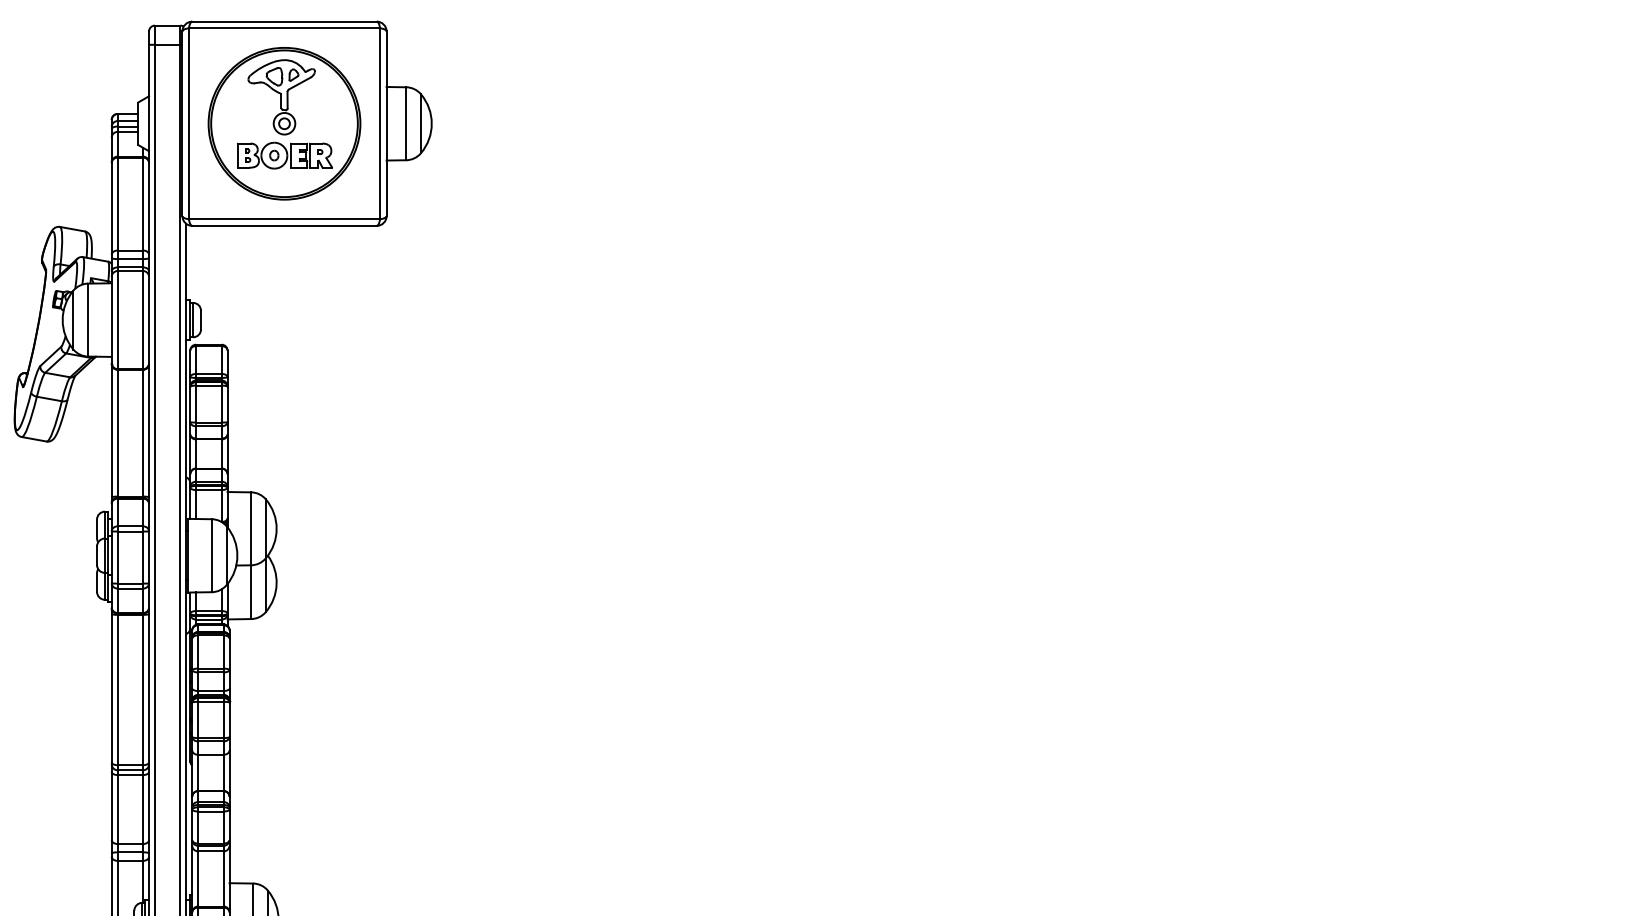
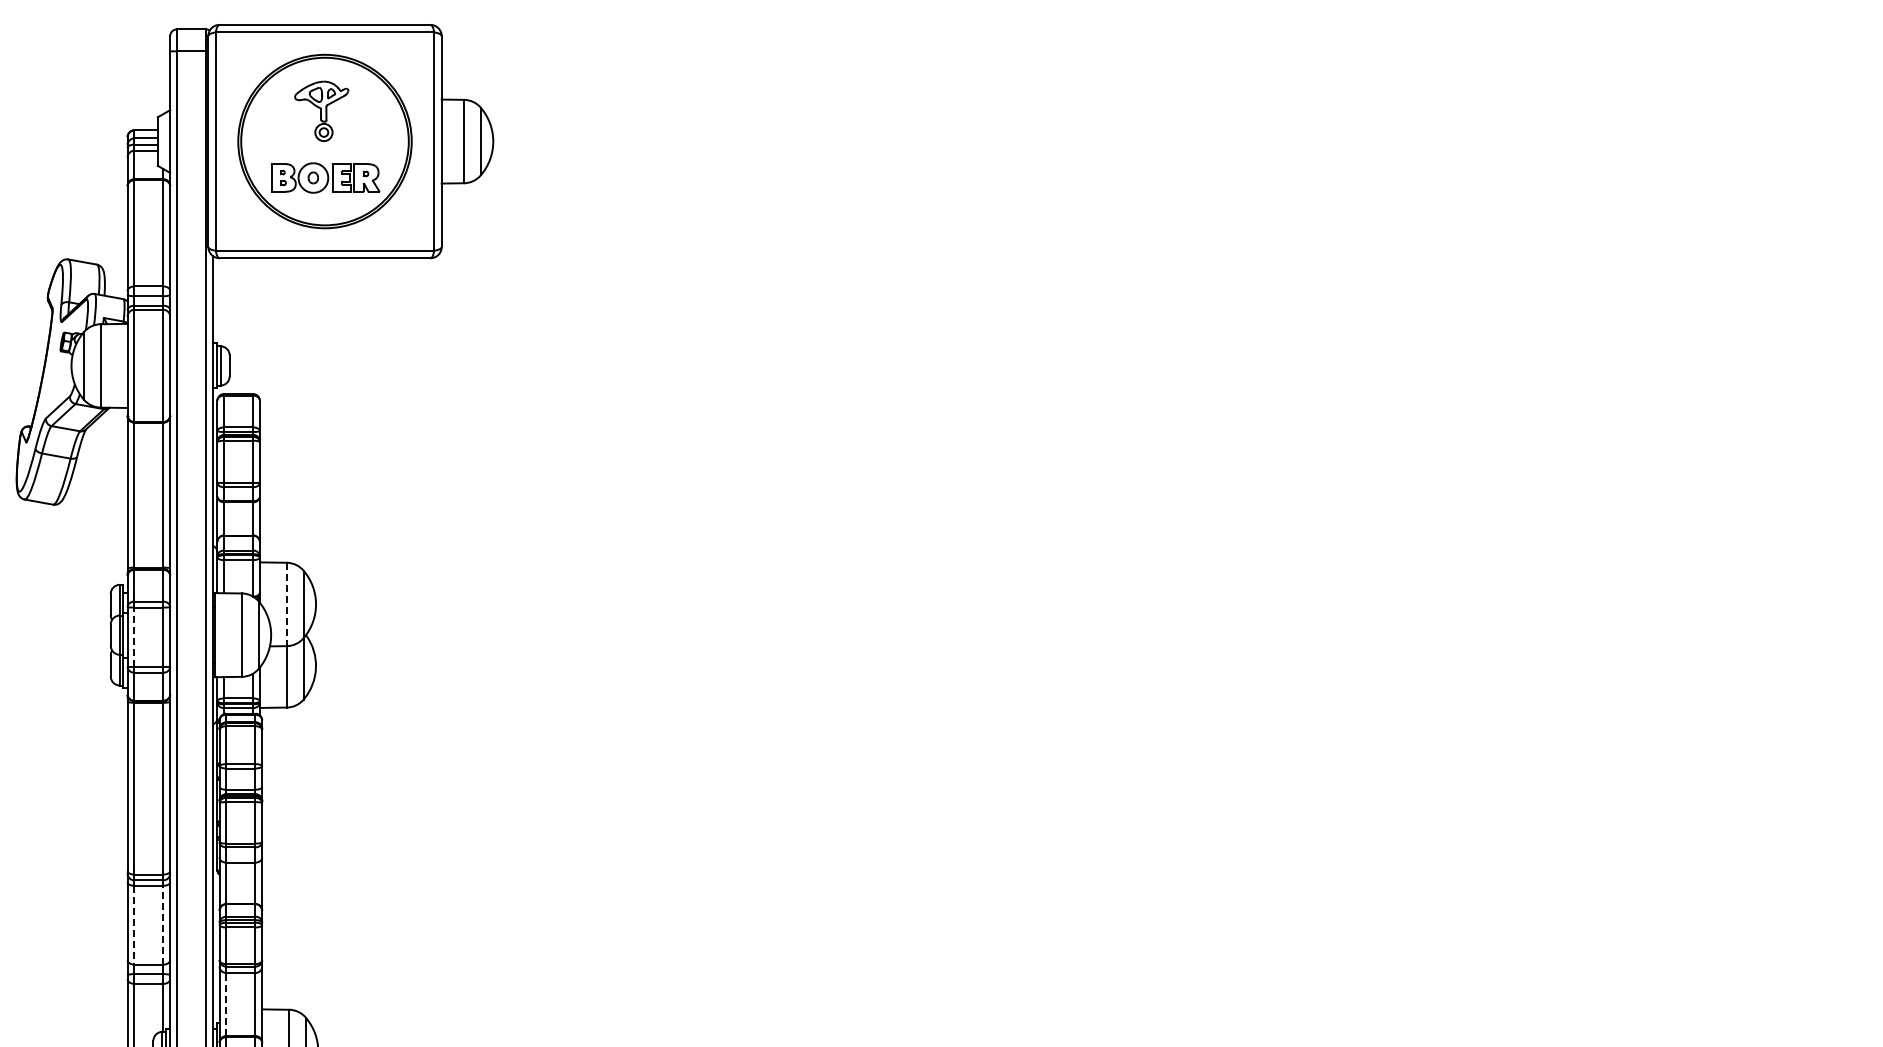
part: (281, 97) -> (321, 111), size x0.7
line: (250, 528) -> (286, 604), solid -> dashed
line: (117, 557) -> (134, 637), solid -> dashed
line: (143, 808) -> (163, 924), solid -> dashed
line: (117, 809) -> (134, 925), solid -> dashed
line: (198, 878) -> (226, 1004), solid -> dashed

